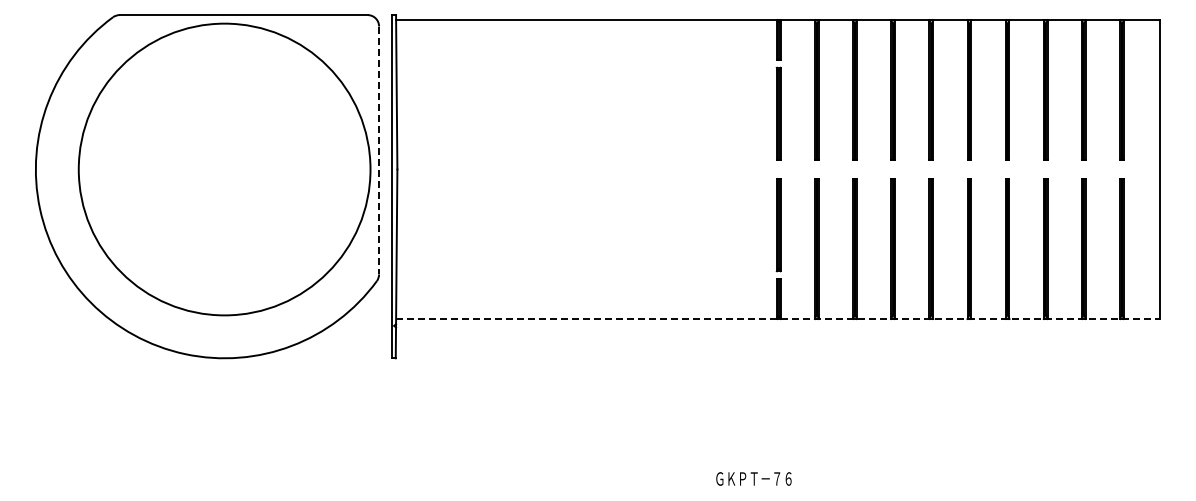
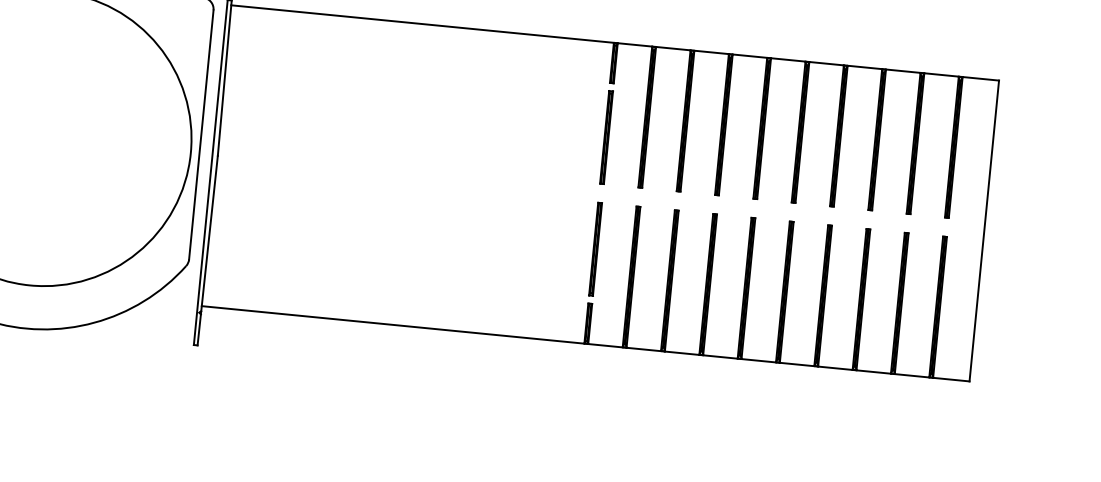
line: (379, 150) -> (201, 134), dashed -> solid
line: (778, 319) -> (586, 344), dashed -> solid

